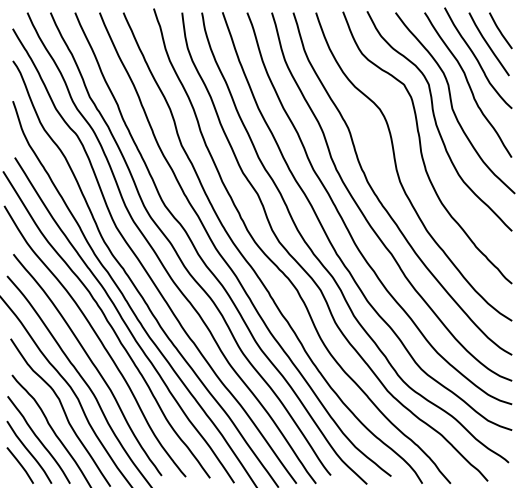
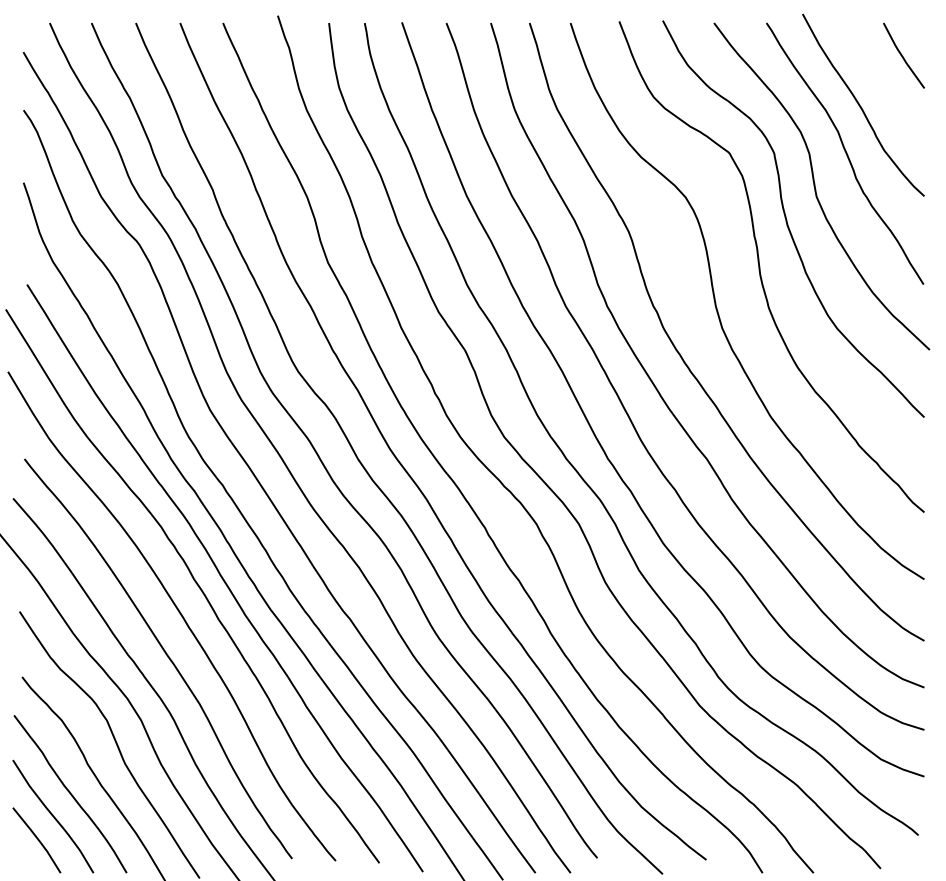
curve: (488, 44) -> (881, 80), removed

